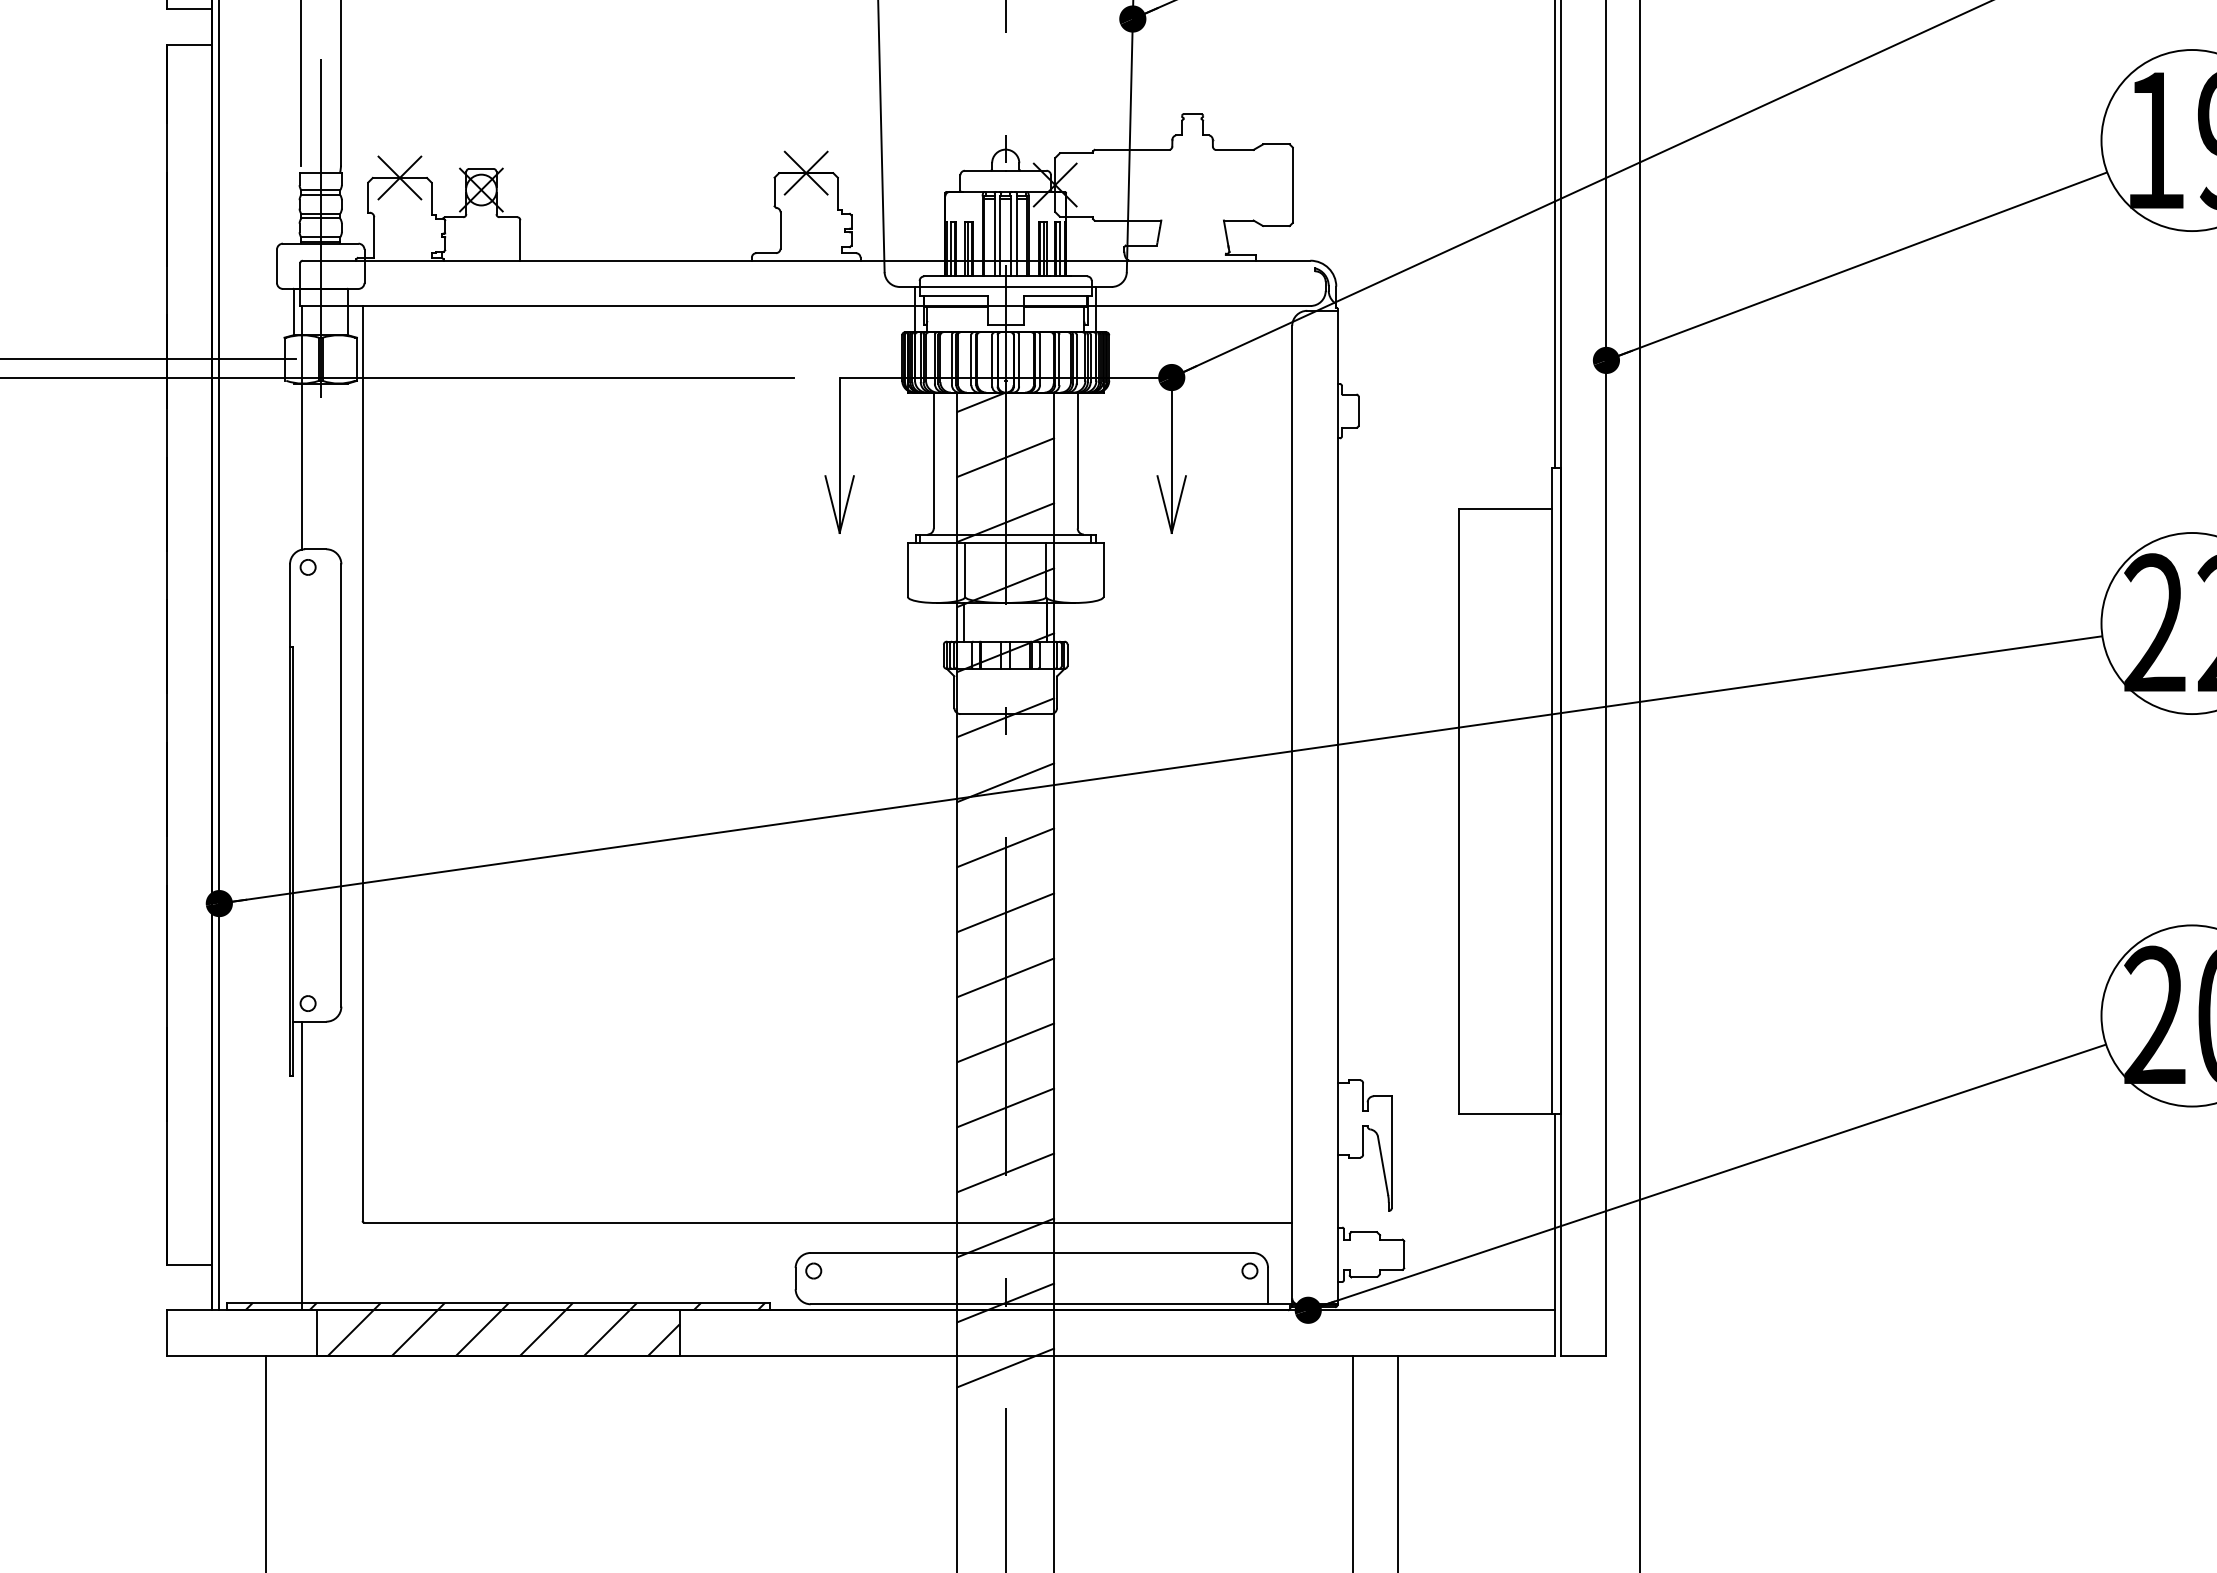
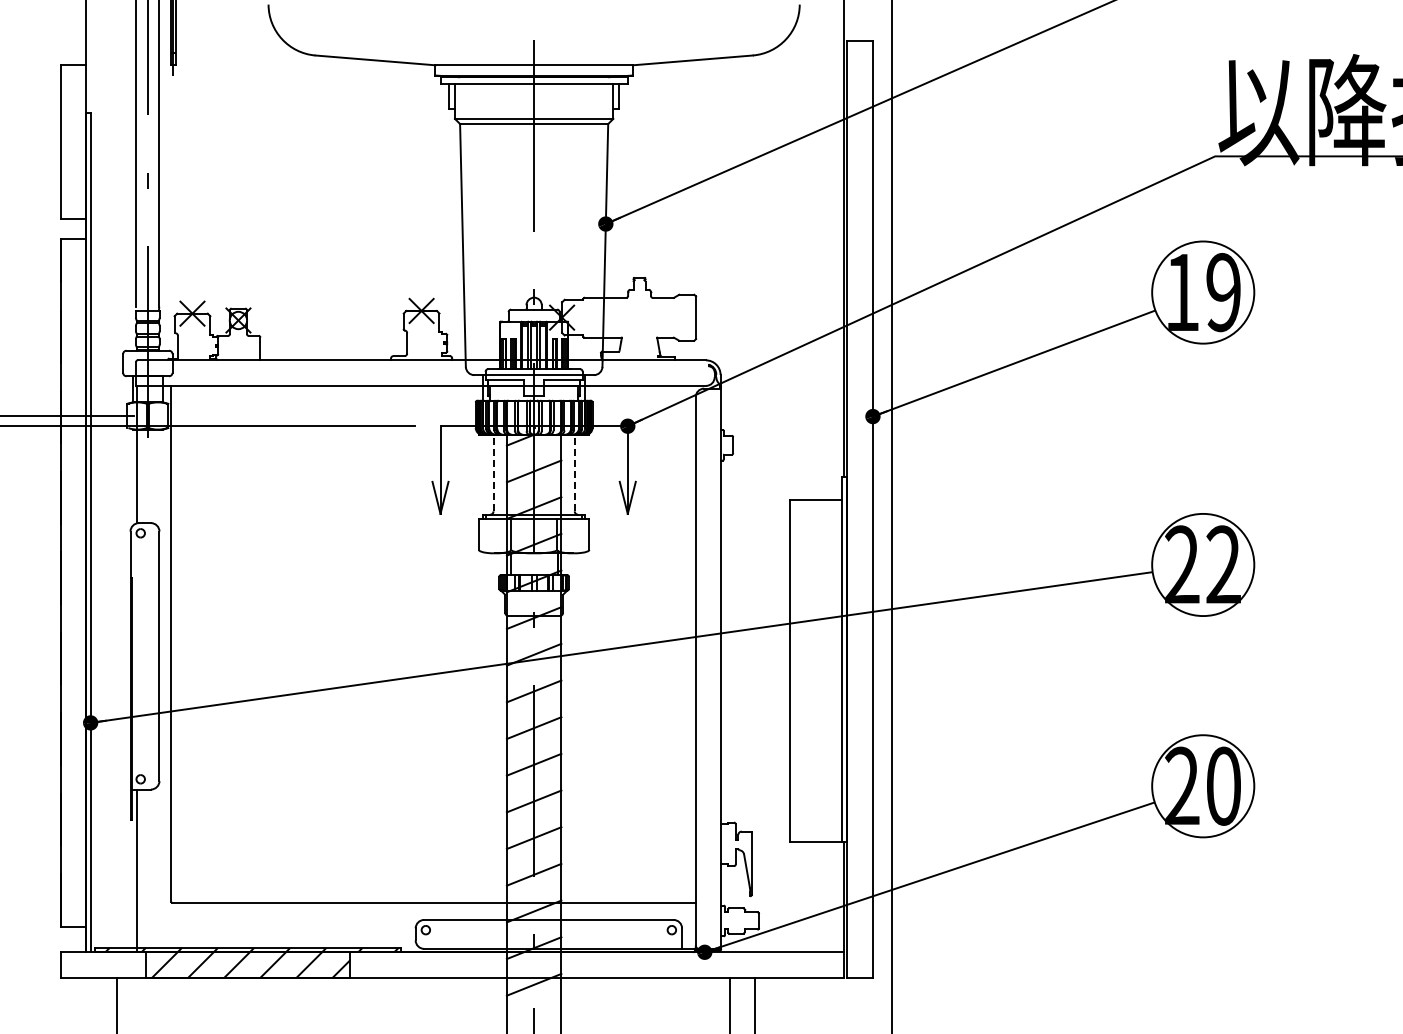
line: (933, 459) -> (493, 472), solid -> dashed
line: (1077, 459) -> (574, 472), solid -> dashed

